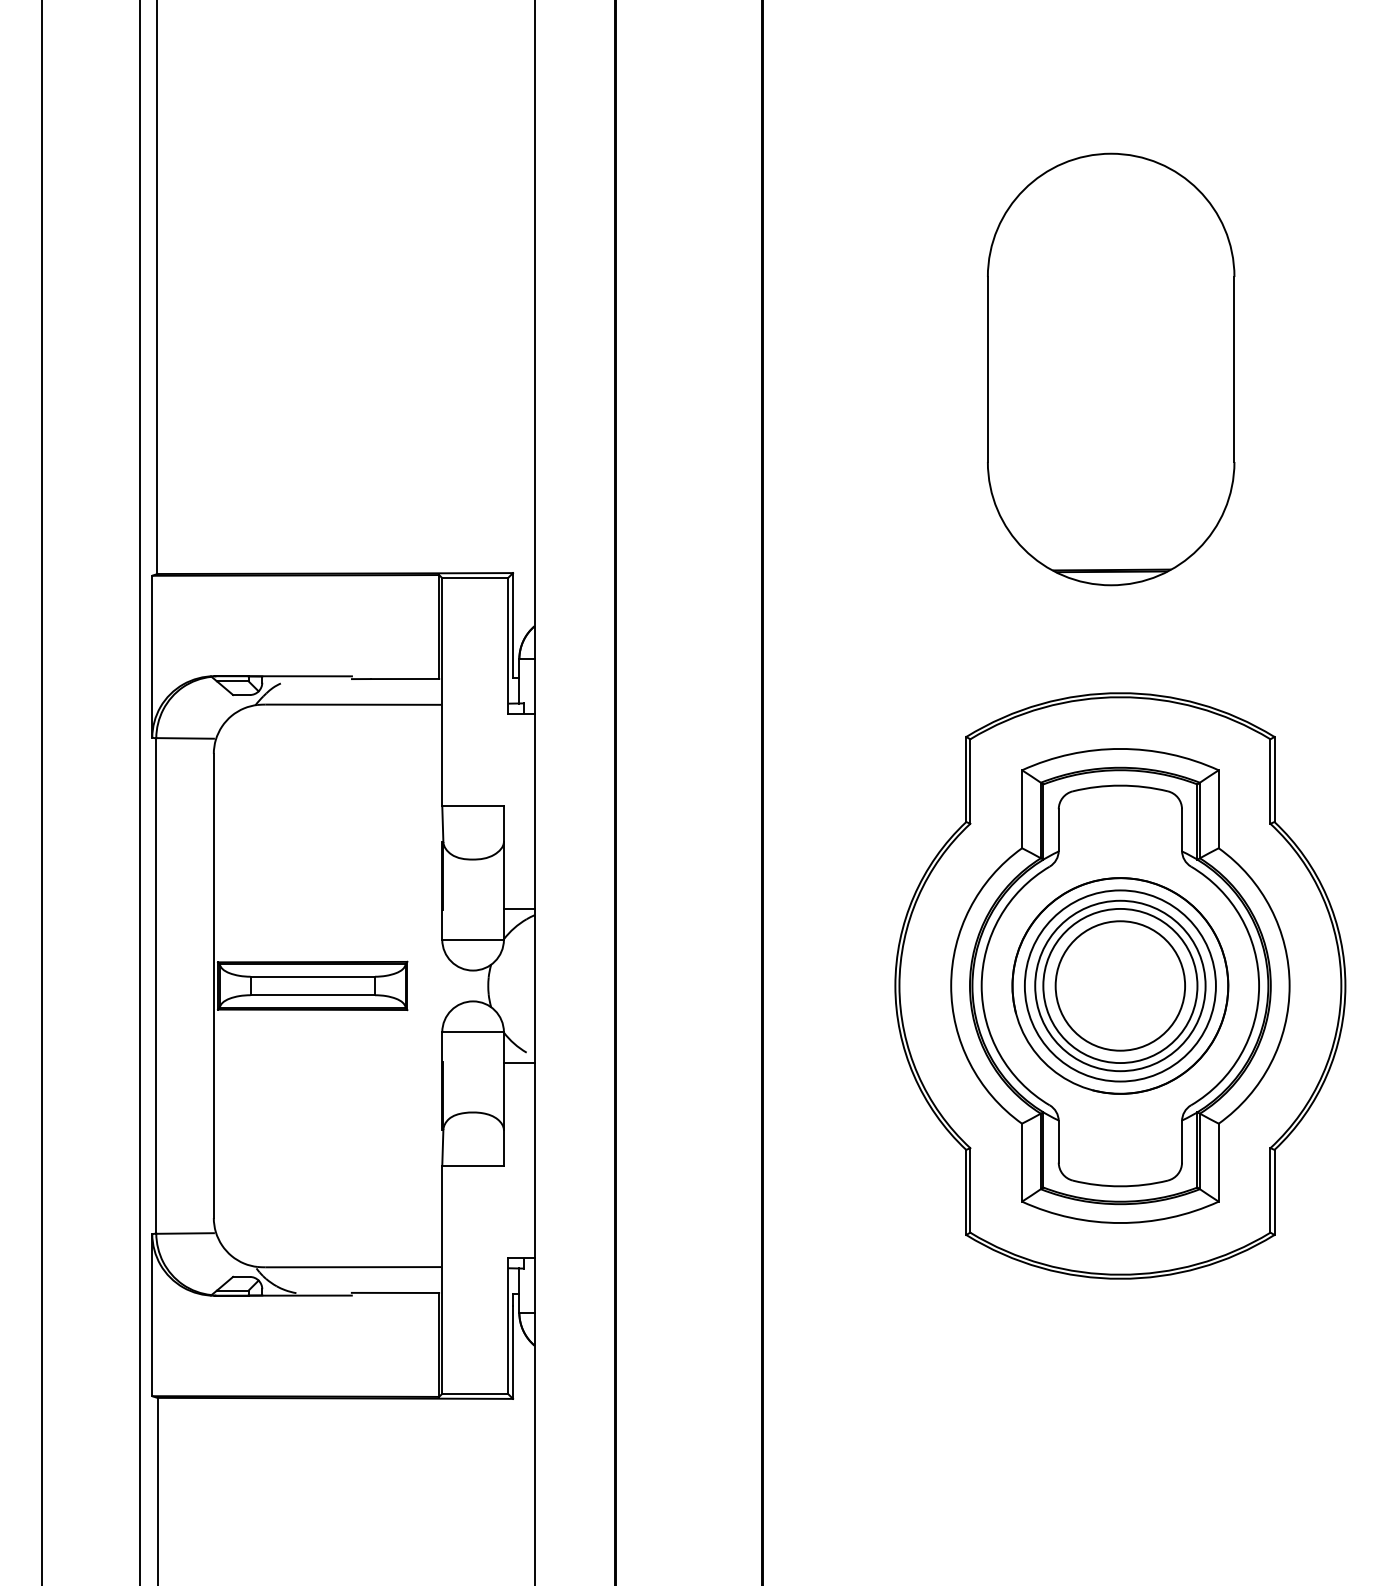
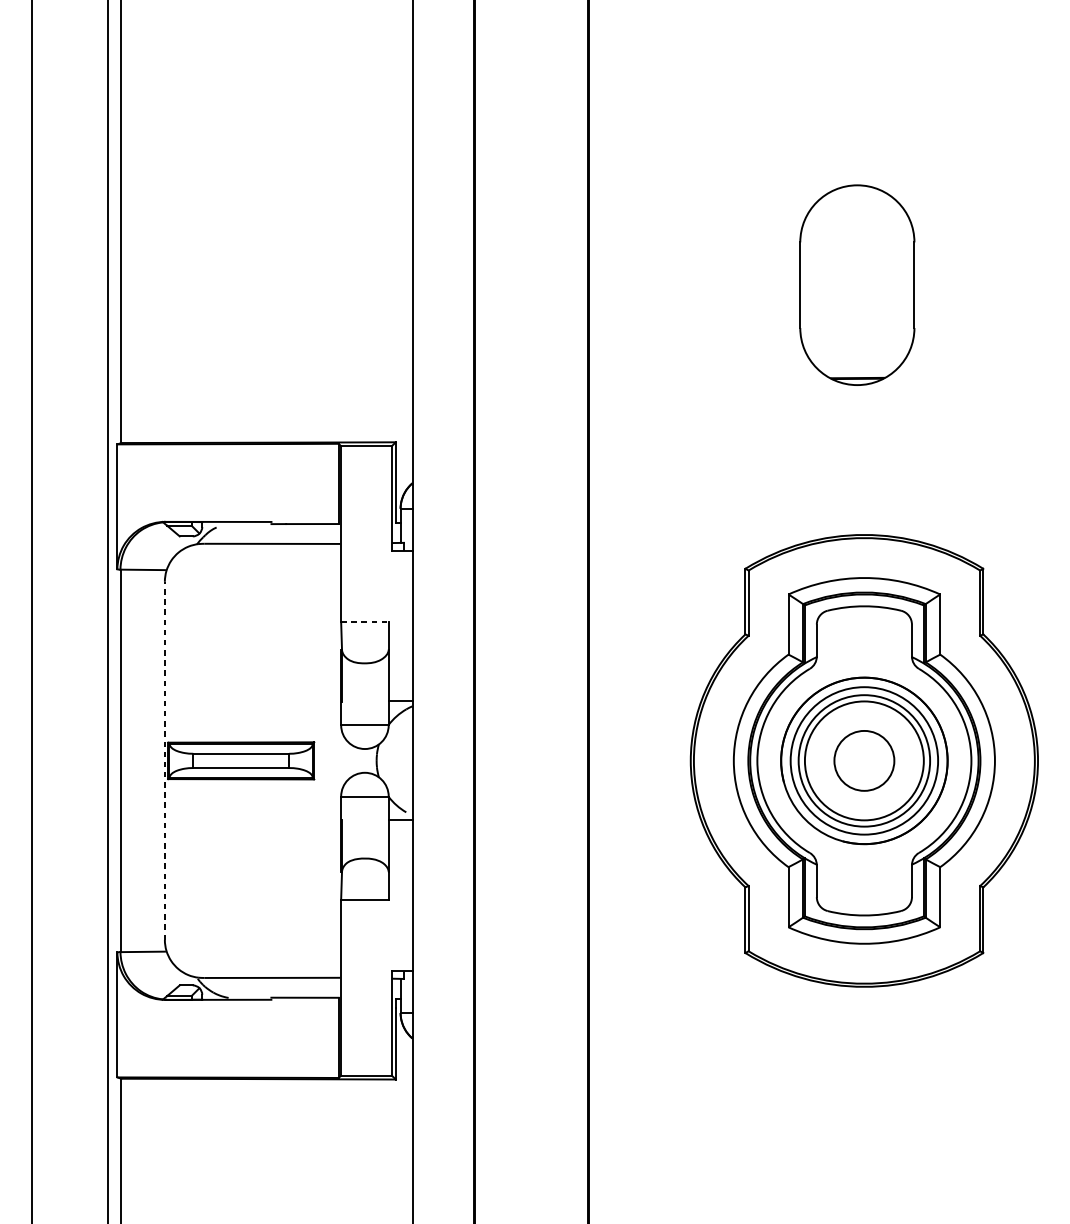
part: (1111, 369) -> (857, 285), size x0.6
line: (473, 806) -> (365, 622), solid -> dashed
line: (213, 985) -> (164, 760), solid -> dashed
circle: (1120, 985) -> (864, 760), size x0.6

